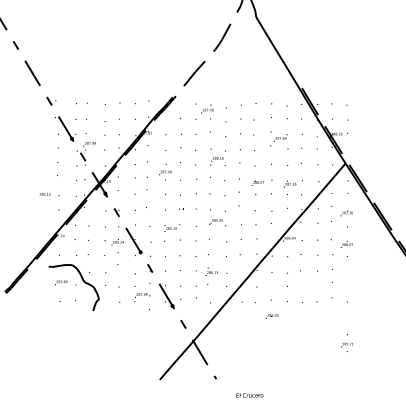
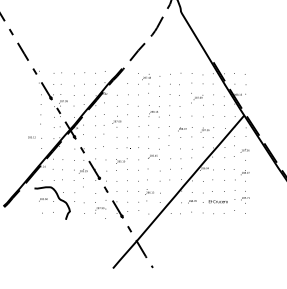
text: (272, 316) -> (192, 201), moved
text: (347, 343) -> (245, 197), moved
text: (249, 395) -> (218, 201), moved

